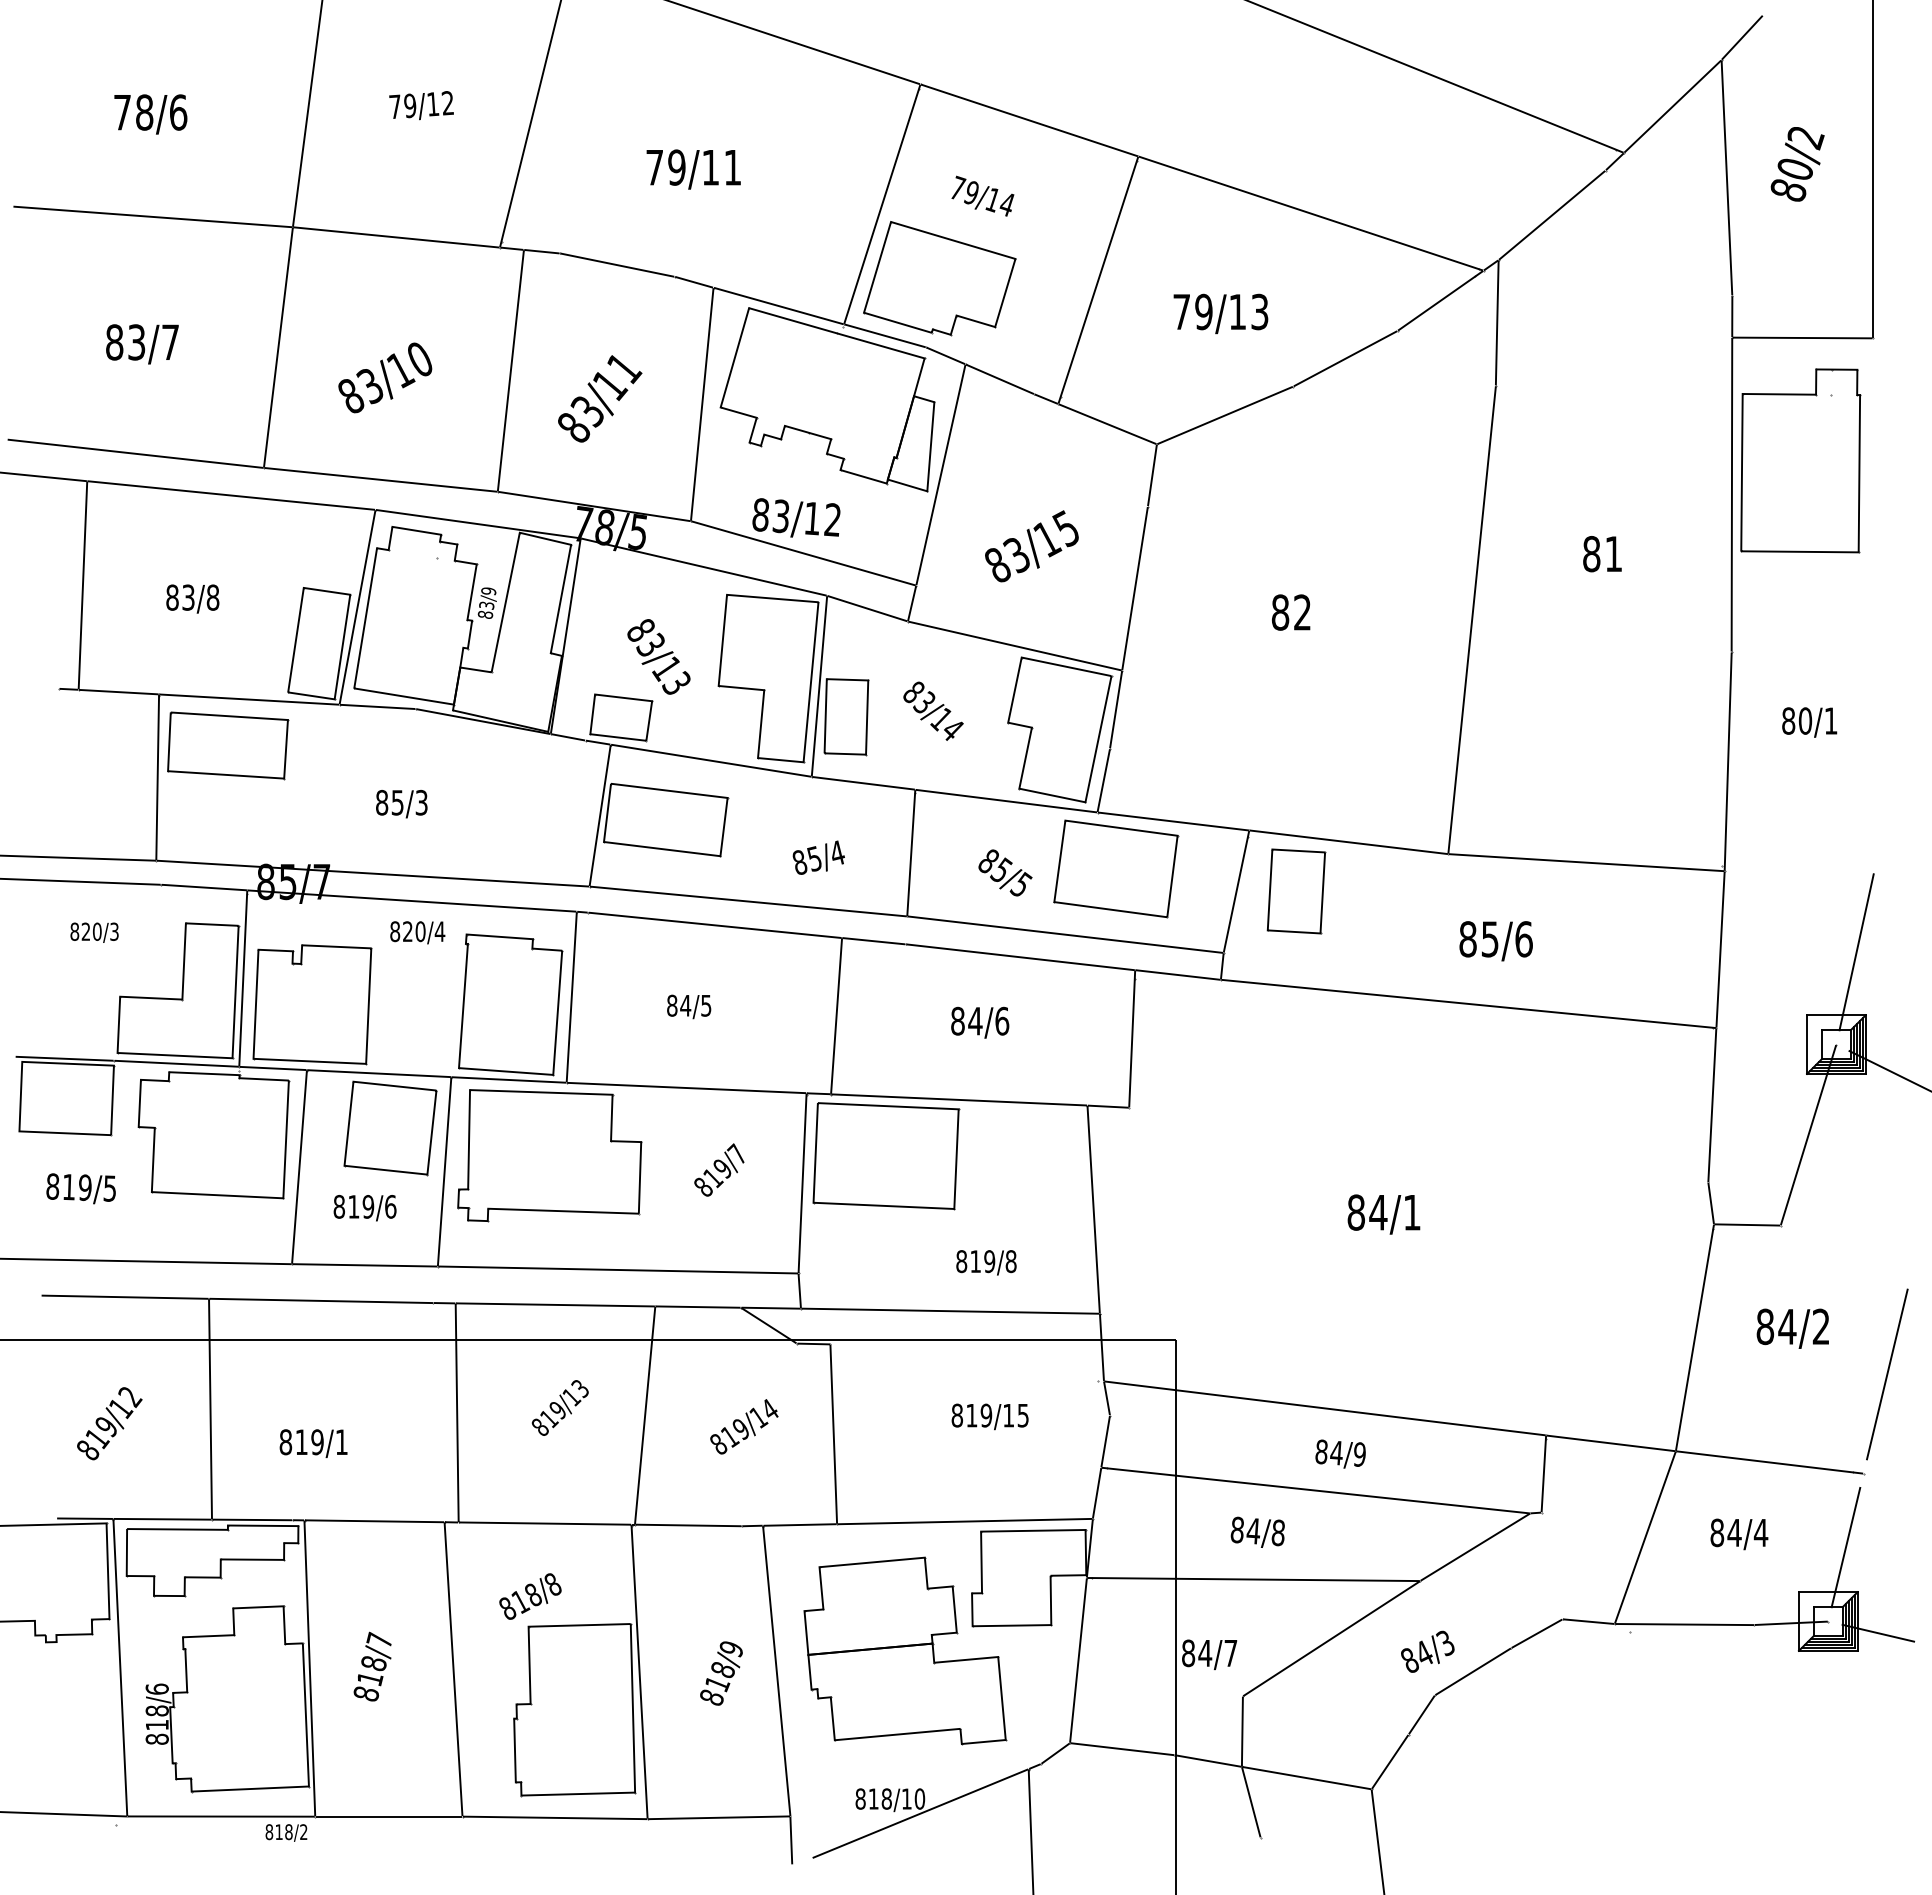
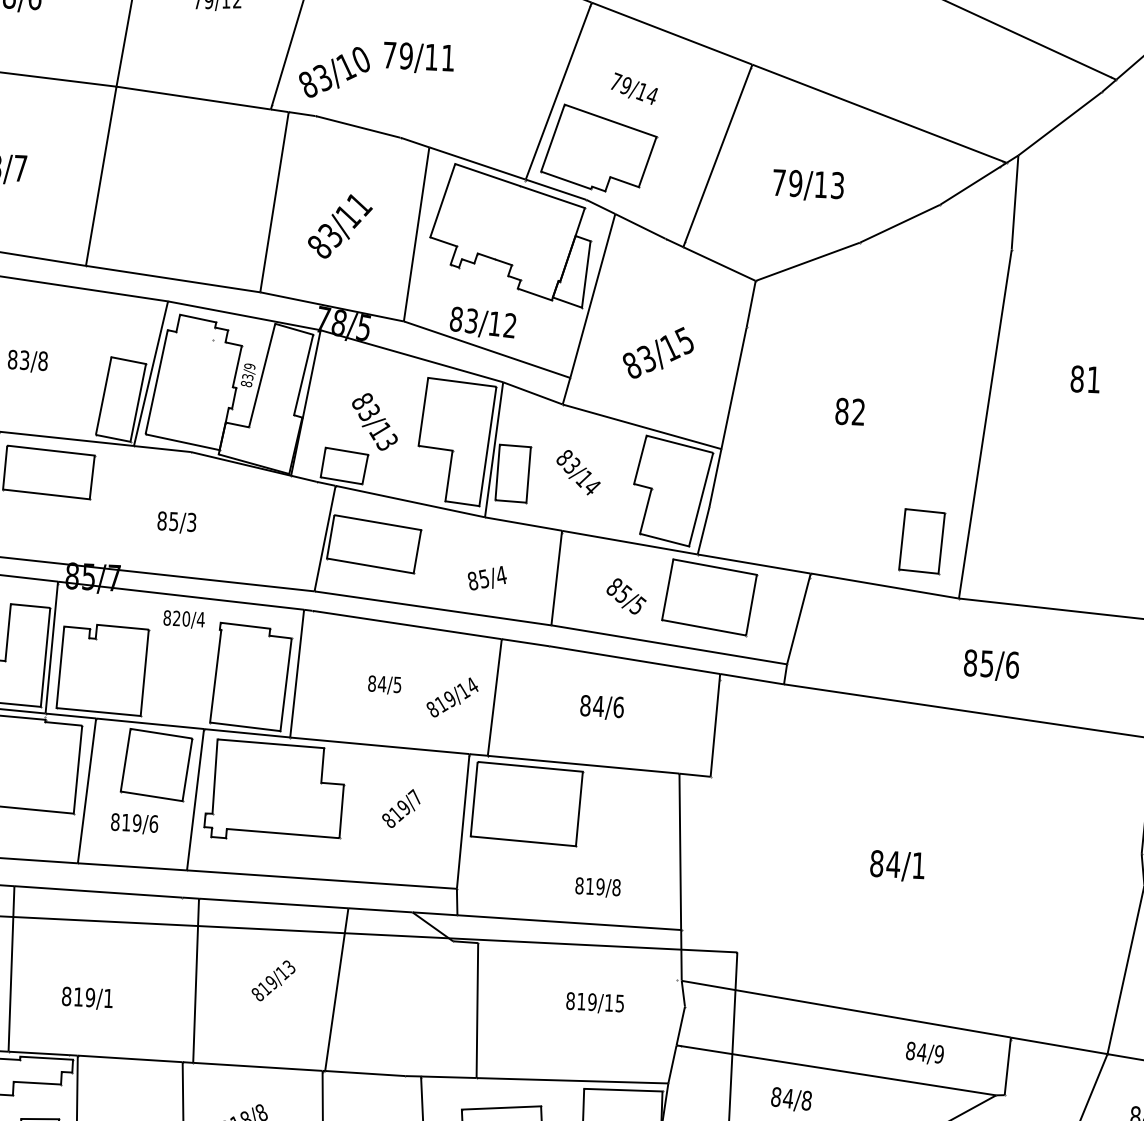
text: (385, 377) -> (334, 72), moved
part: (1296, 891) -> (922, 541), moved
text: (744, 1426) -> (452, 697), moved
text: (1340, 1453) -> (924, 1052), moved

